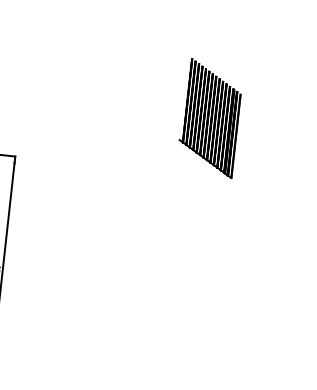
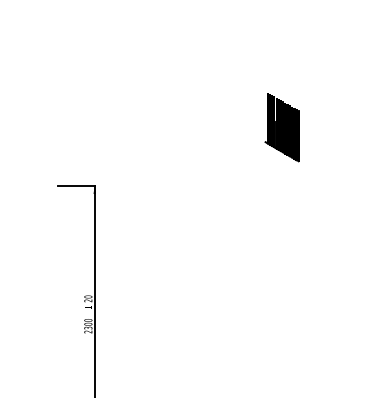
part: (209, 118) -> (281, 127), size x0.6

